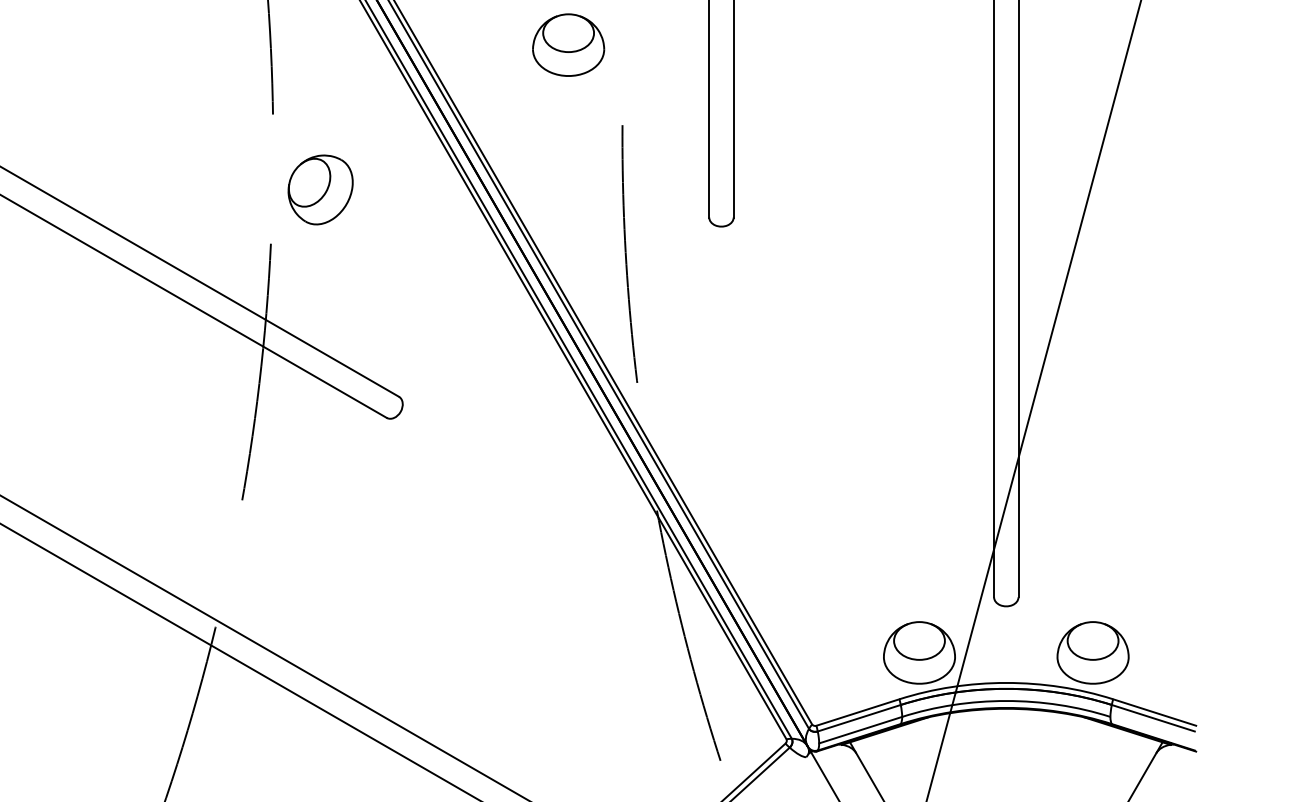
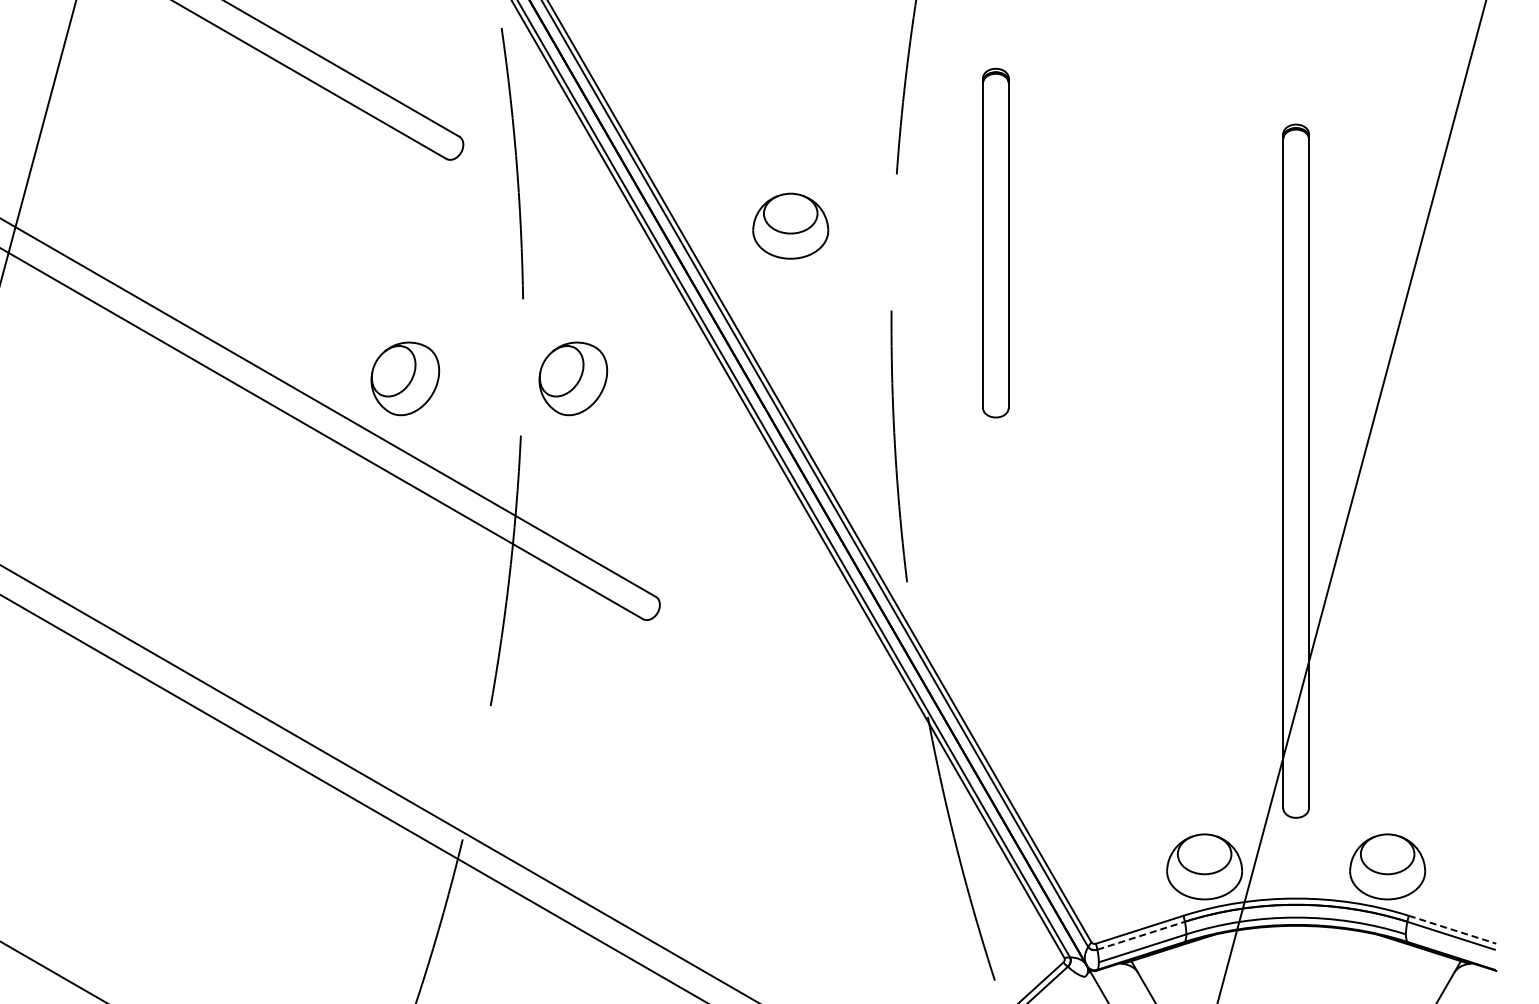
part: (568, 44) -> (790, 225), moved
part: (161, 189) -> (405, 378), added
line: (1154, 712) -> (1452, 929), solid -> dashed
line: (859, 717) -> (1141, 935), solid -> dashed

